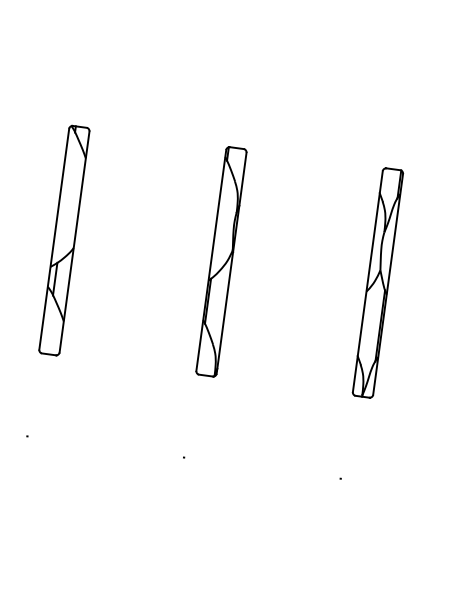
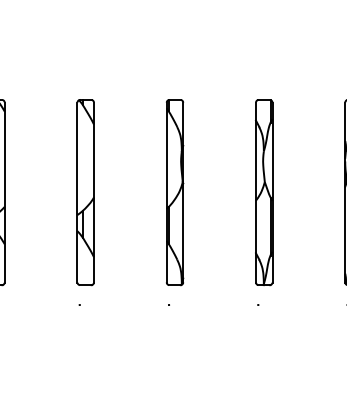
part: (64, 240) -> (85, 192), size x1.43
part: (222, 261) -> (175, 192), size x1.43
part: (378, 282) -> (264, 192), size x1.43

